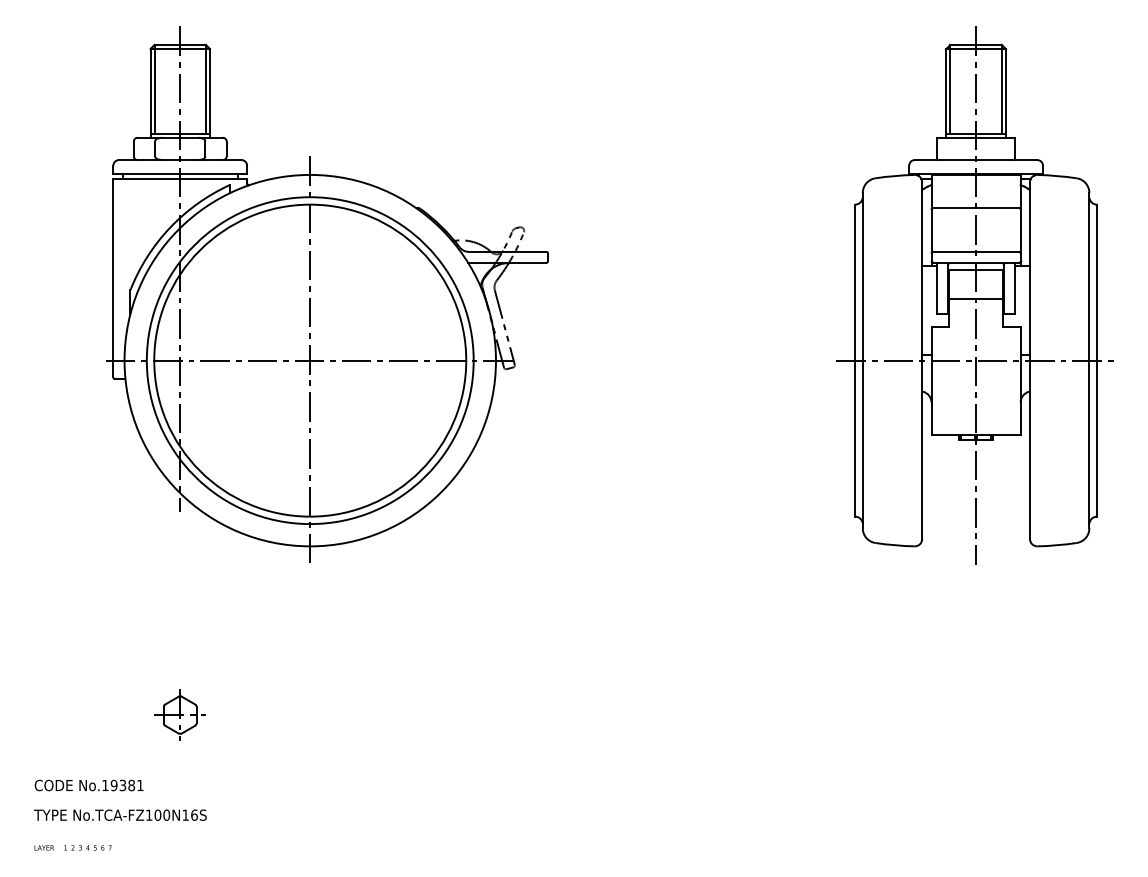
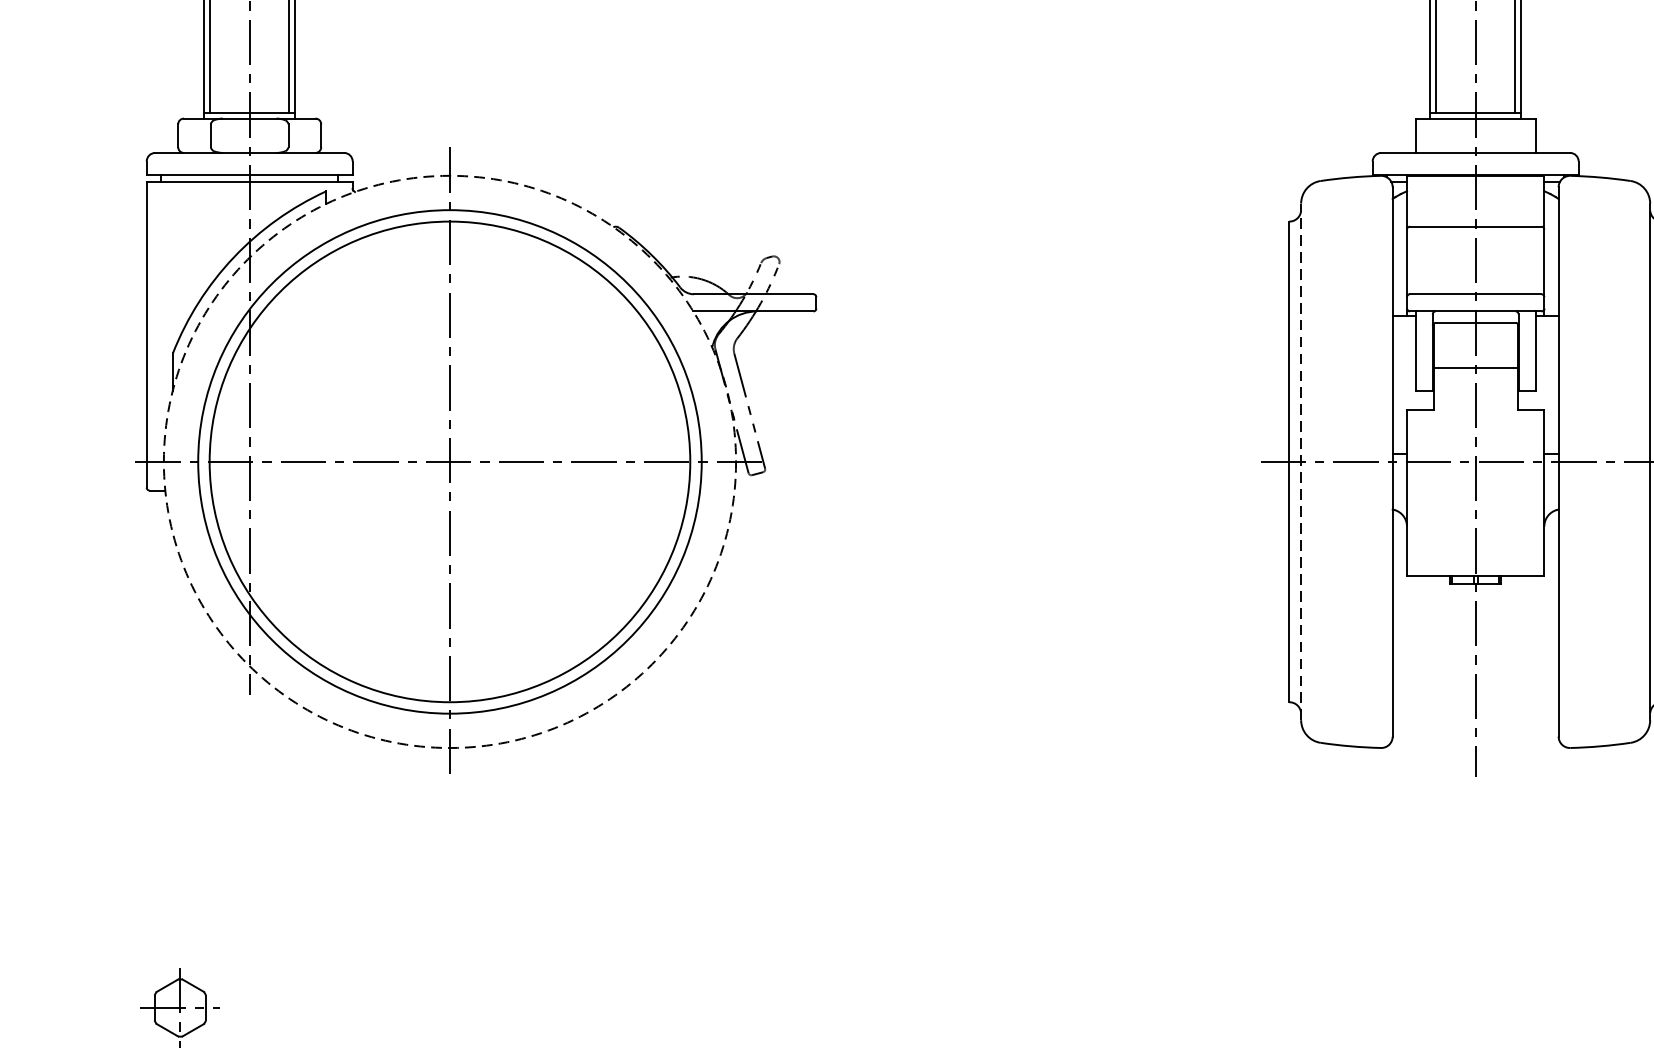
circle: (309, 360) -> (448, 461), solid -> dashed
line: (862, 360) -> (1300, 461), solid -> dashed
part: (179, 714) -> (179, 1007), moved

